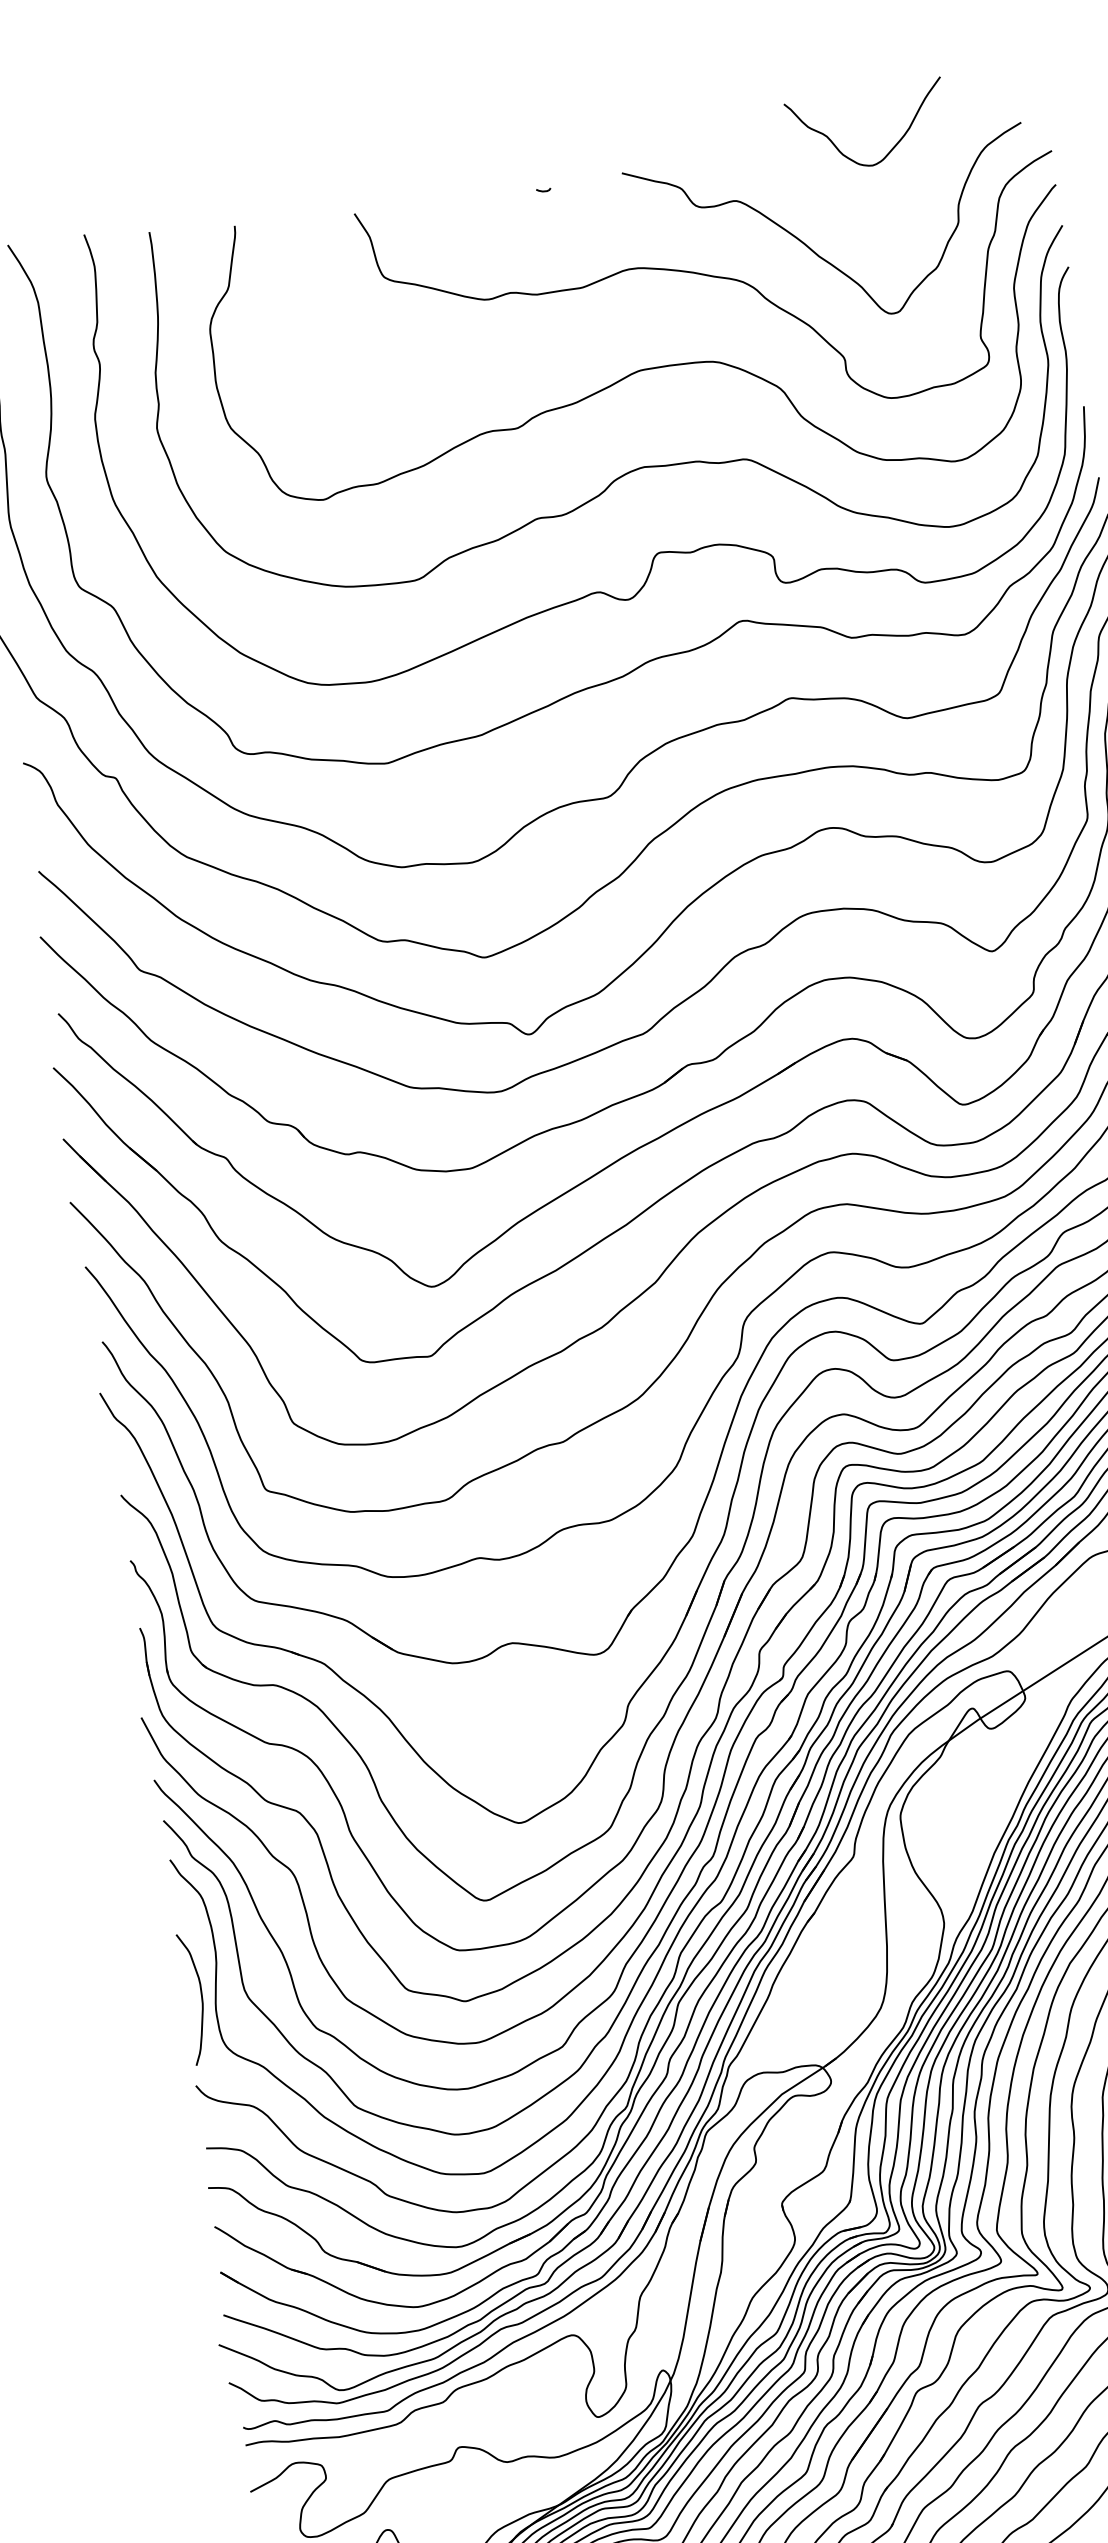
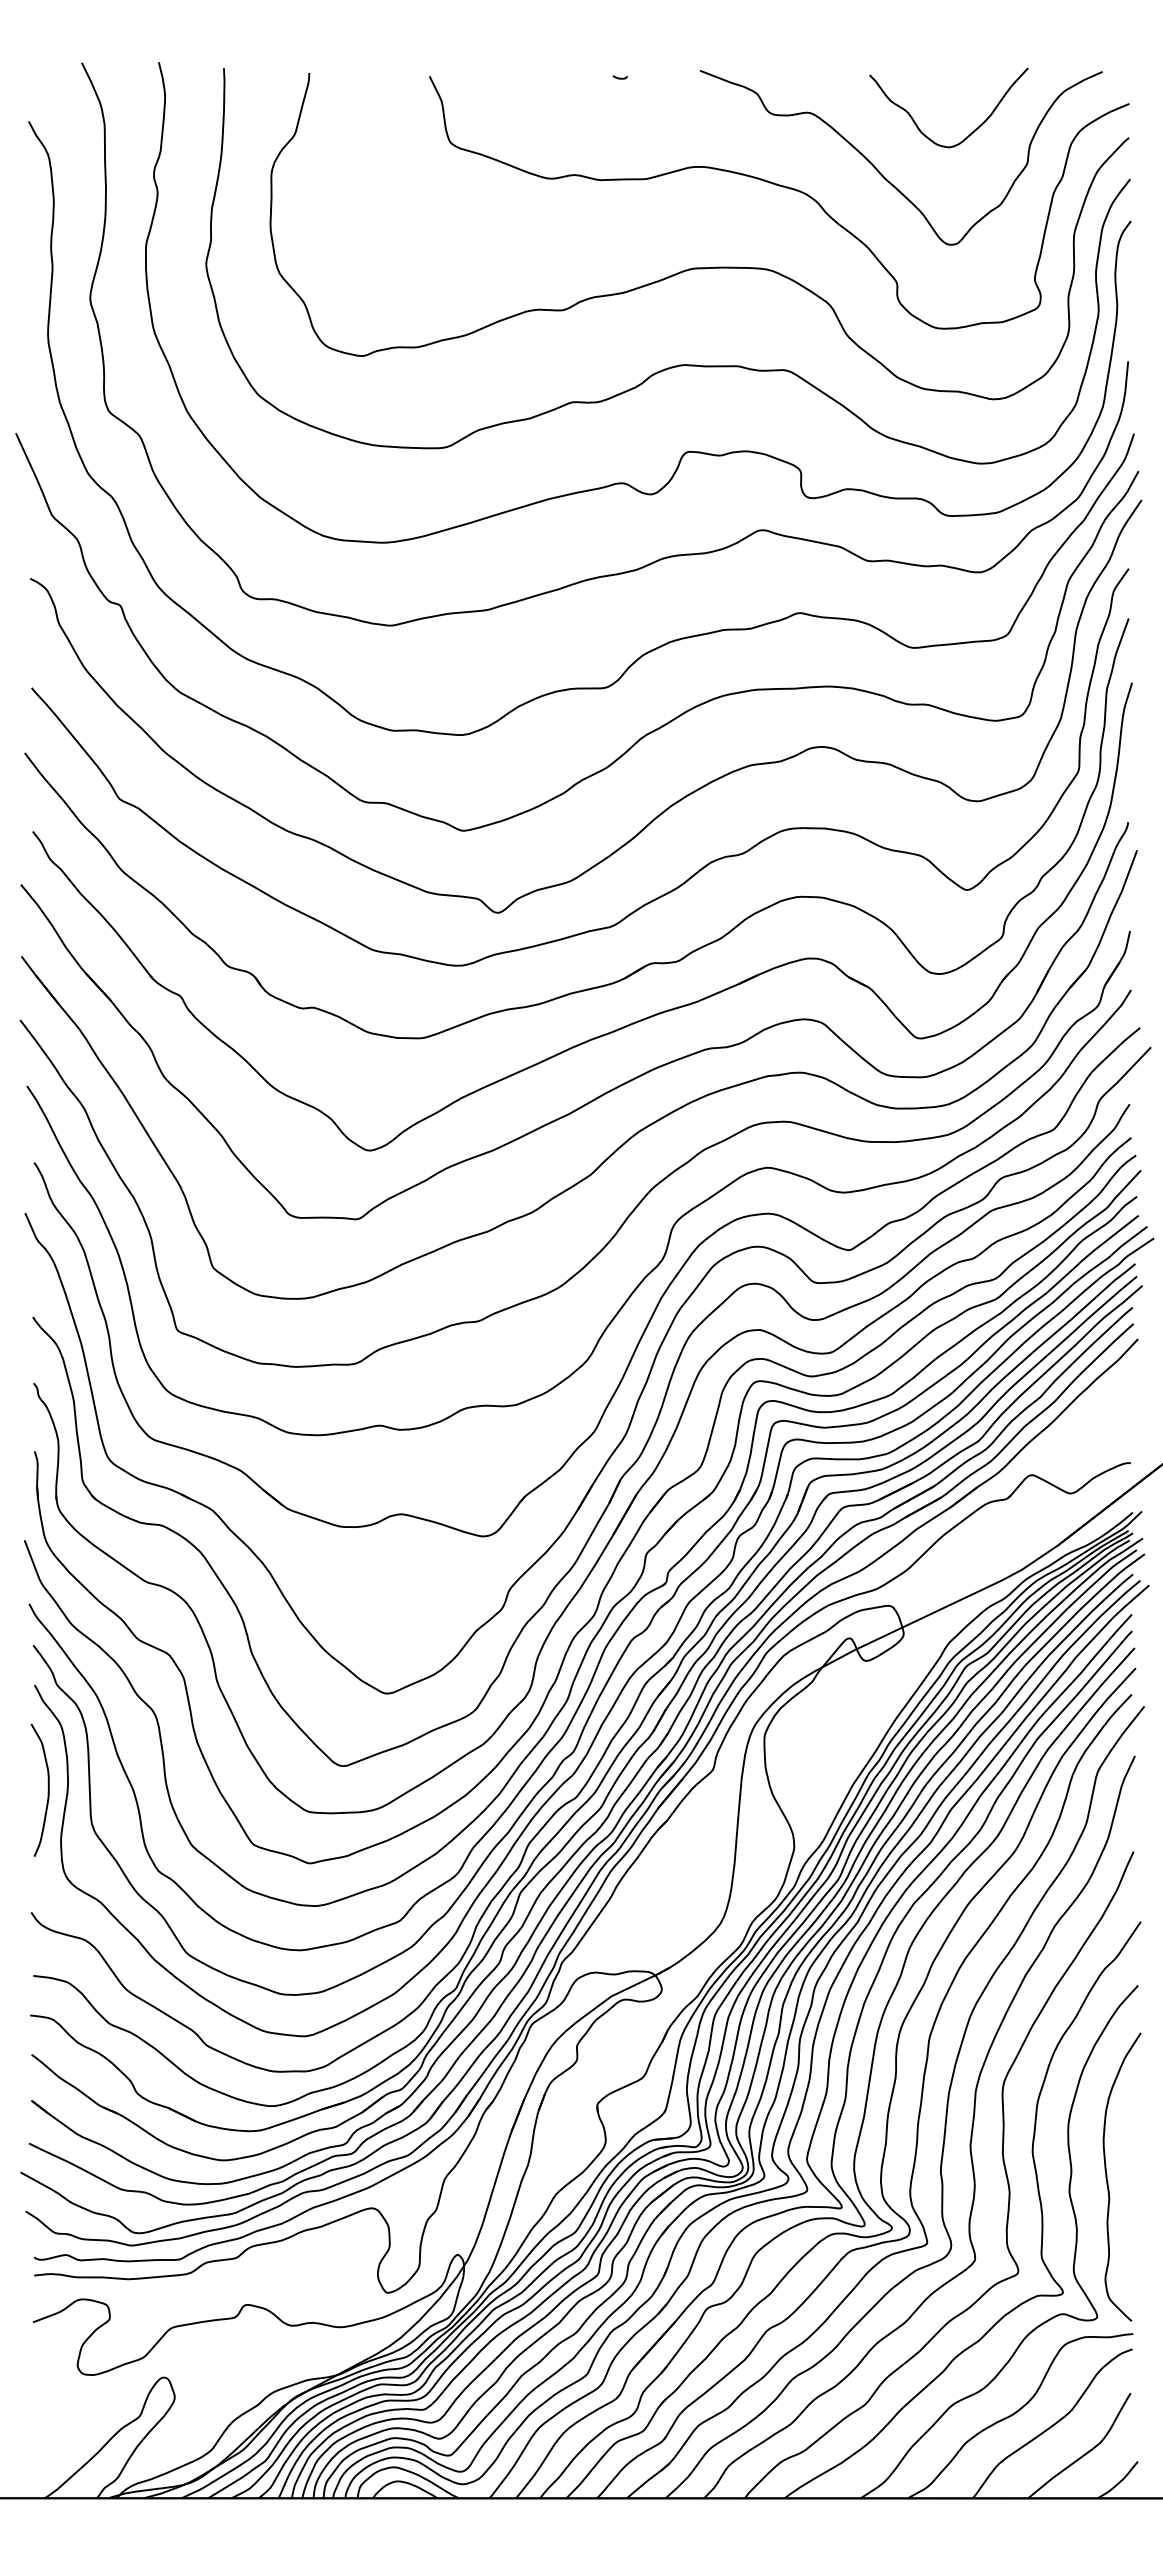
curve: (893, 146) -> (972, 131), moved
curve: (200, 1998) -> (47, 1790), moved

